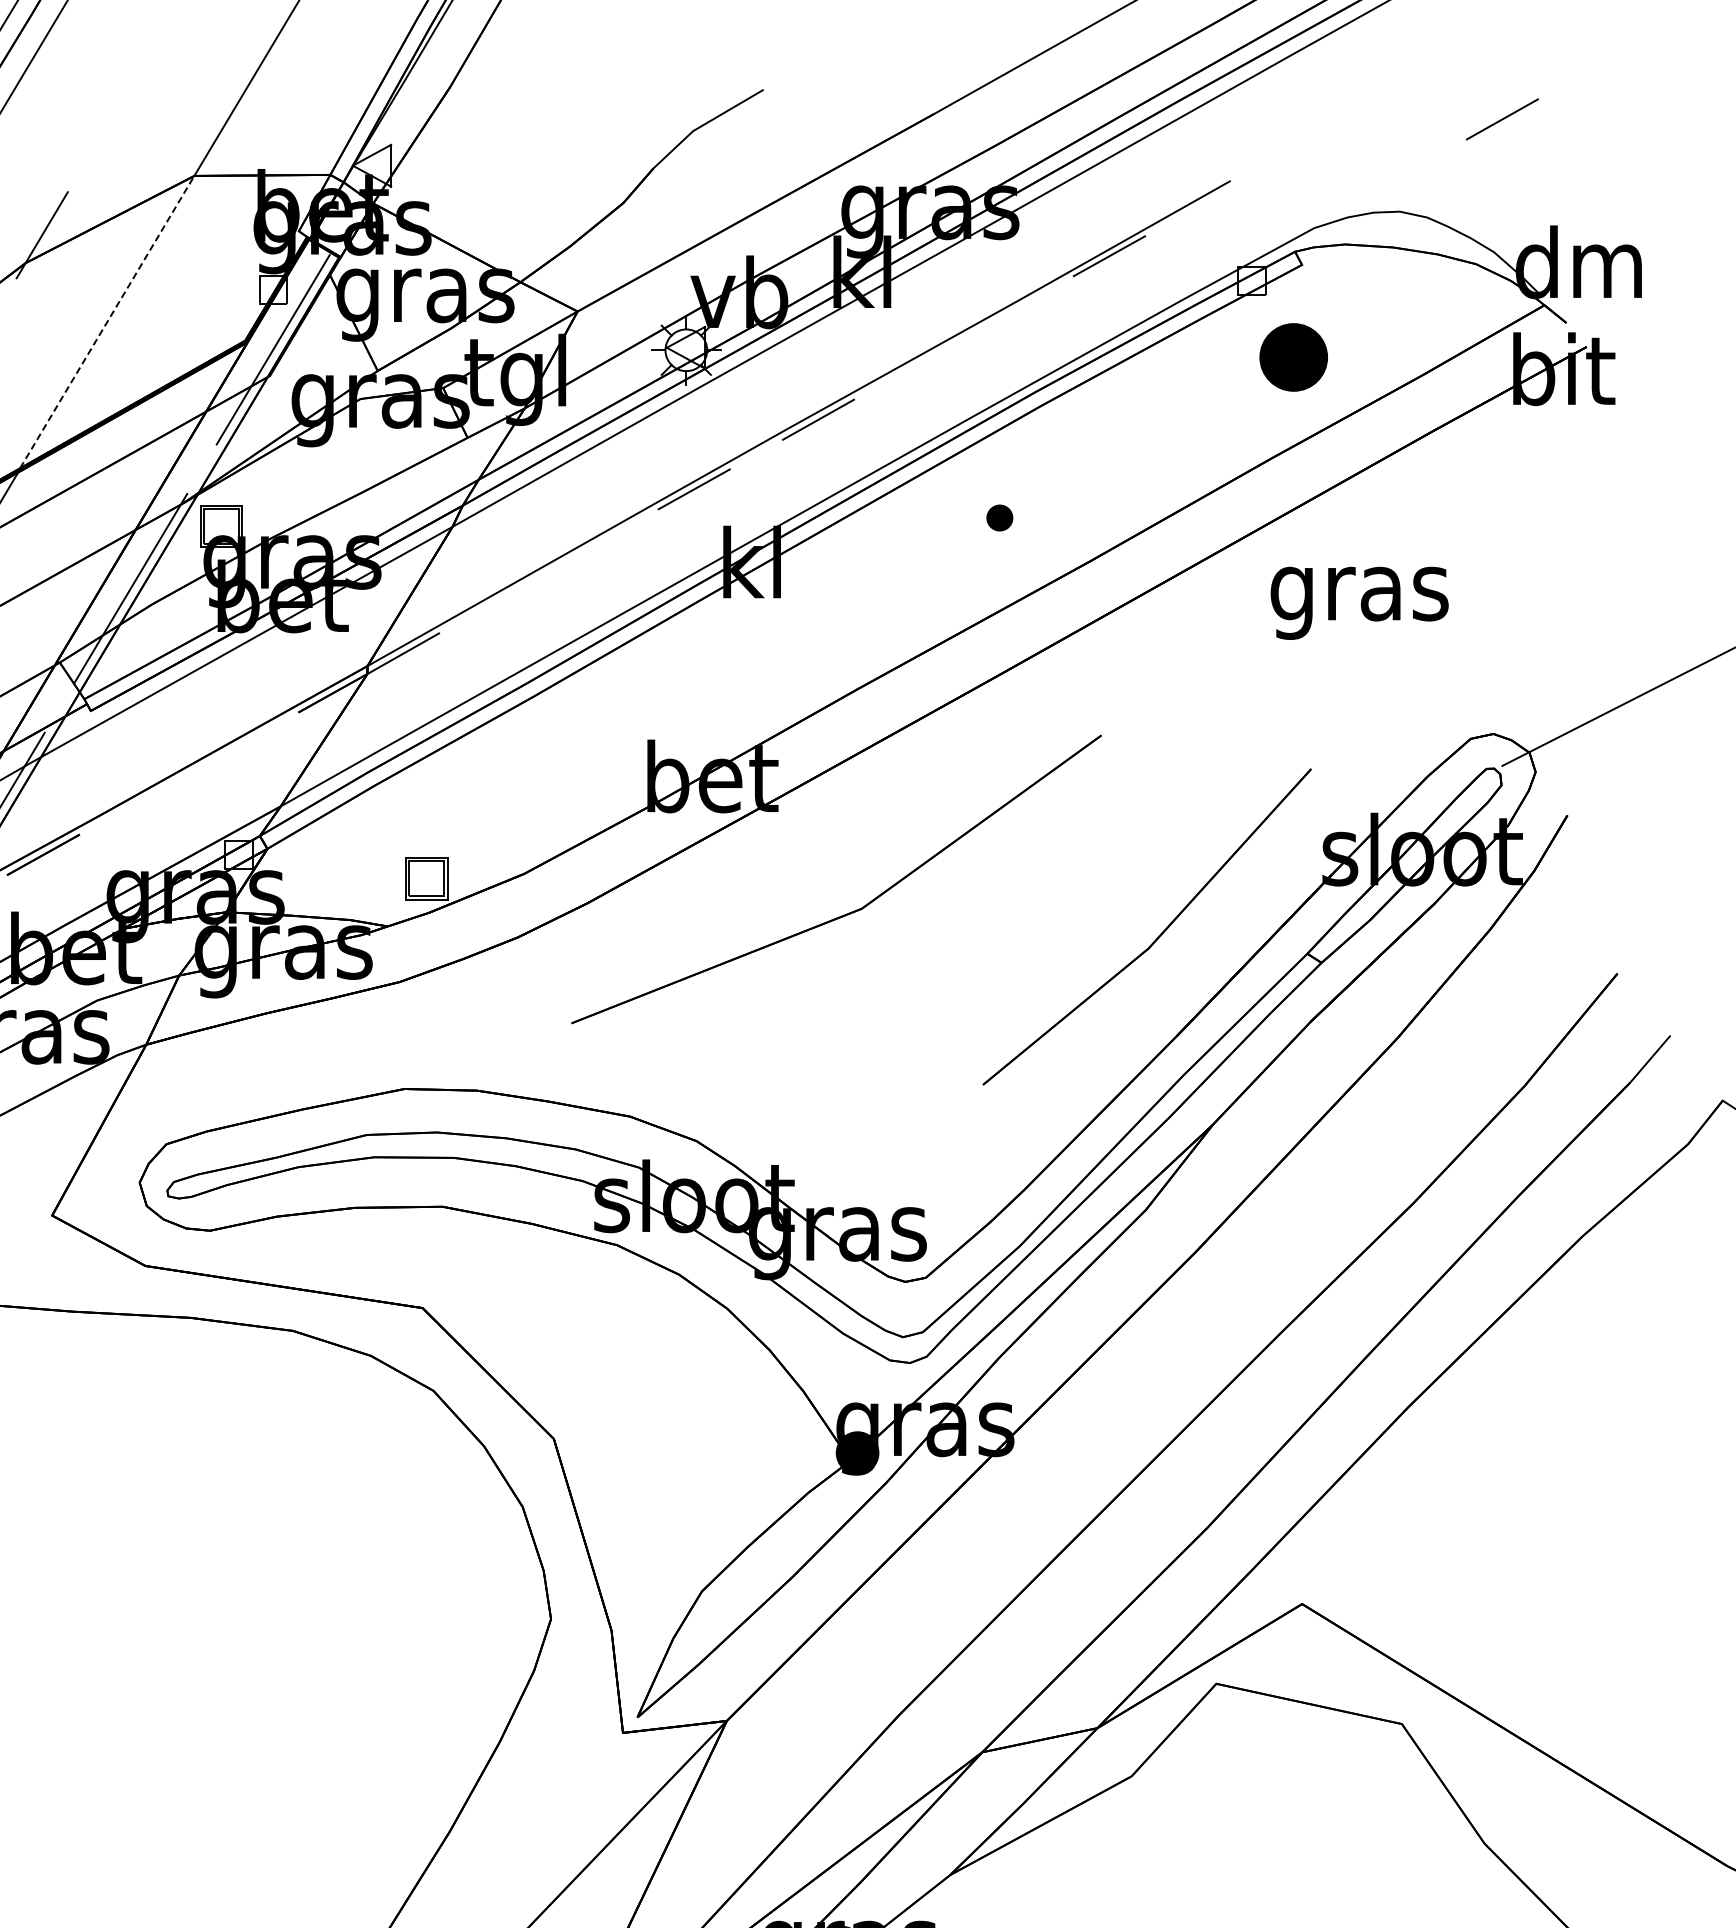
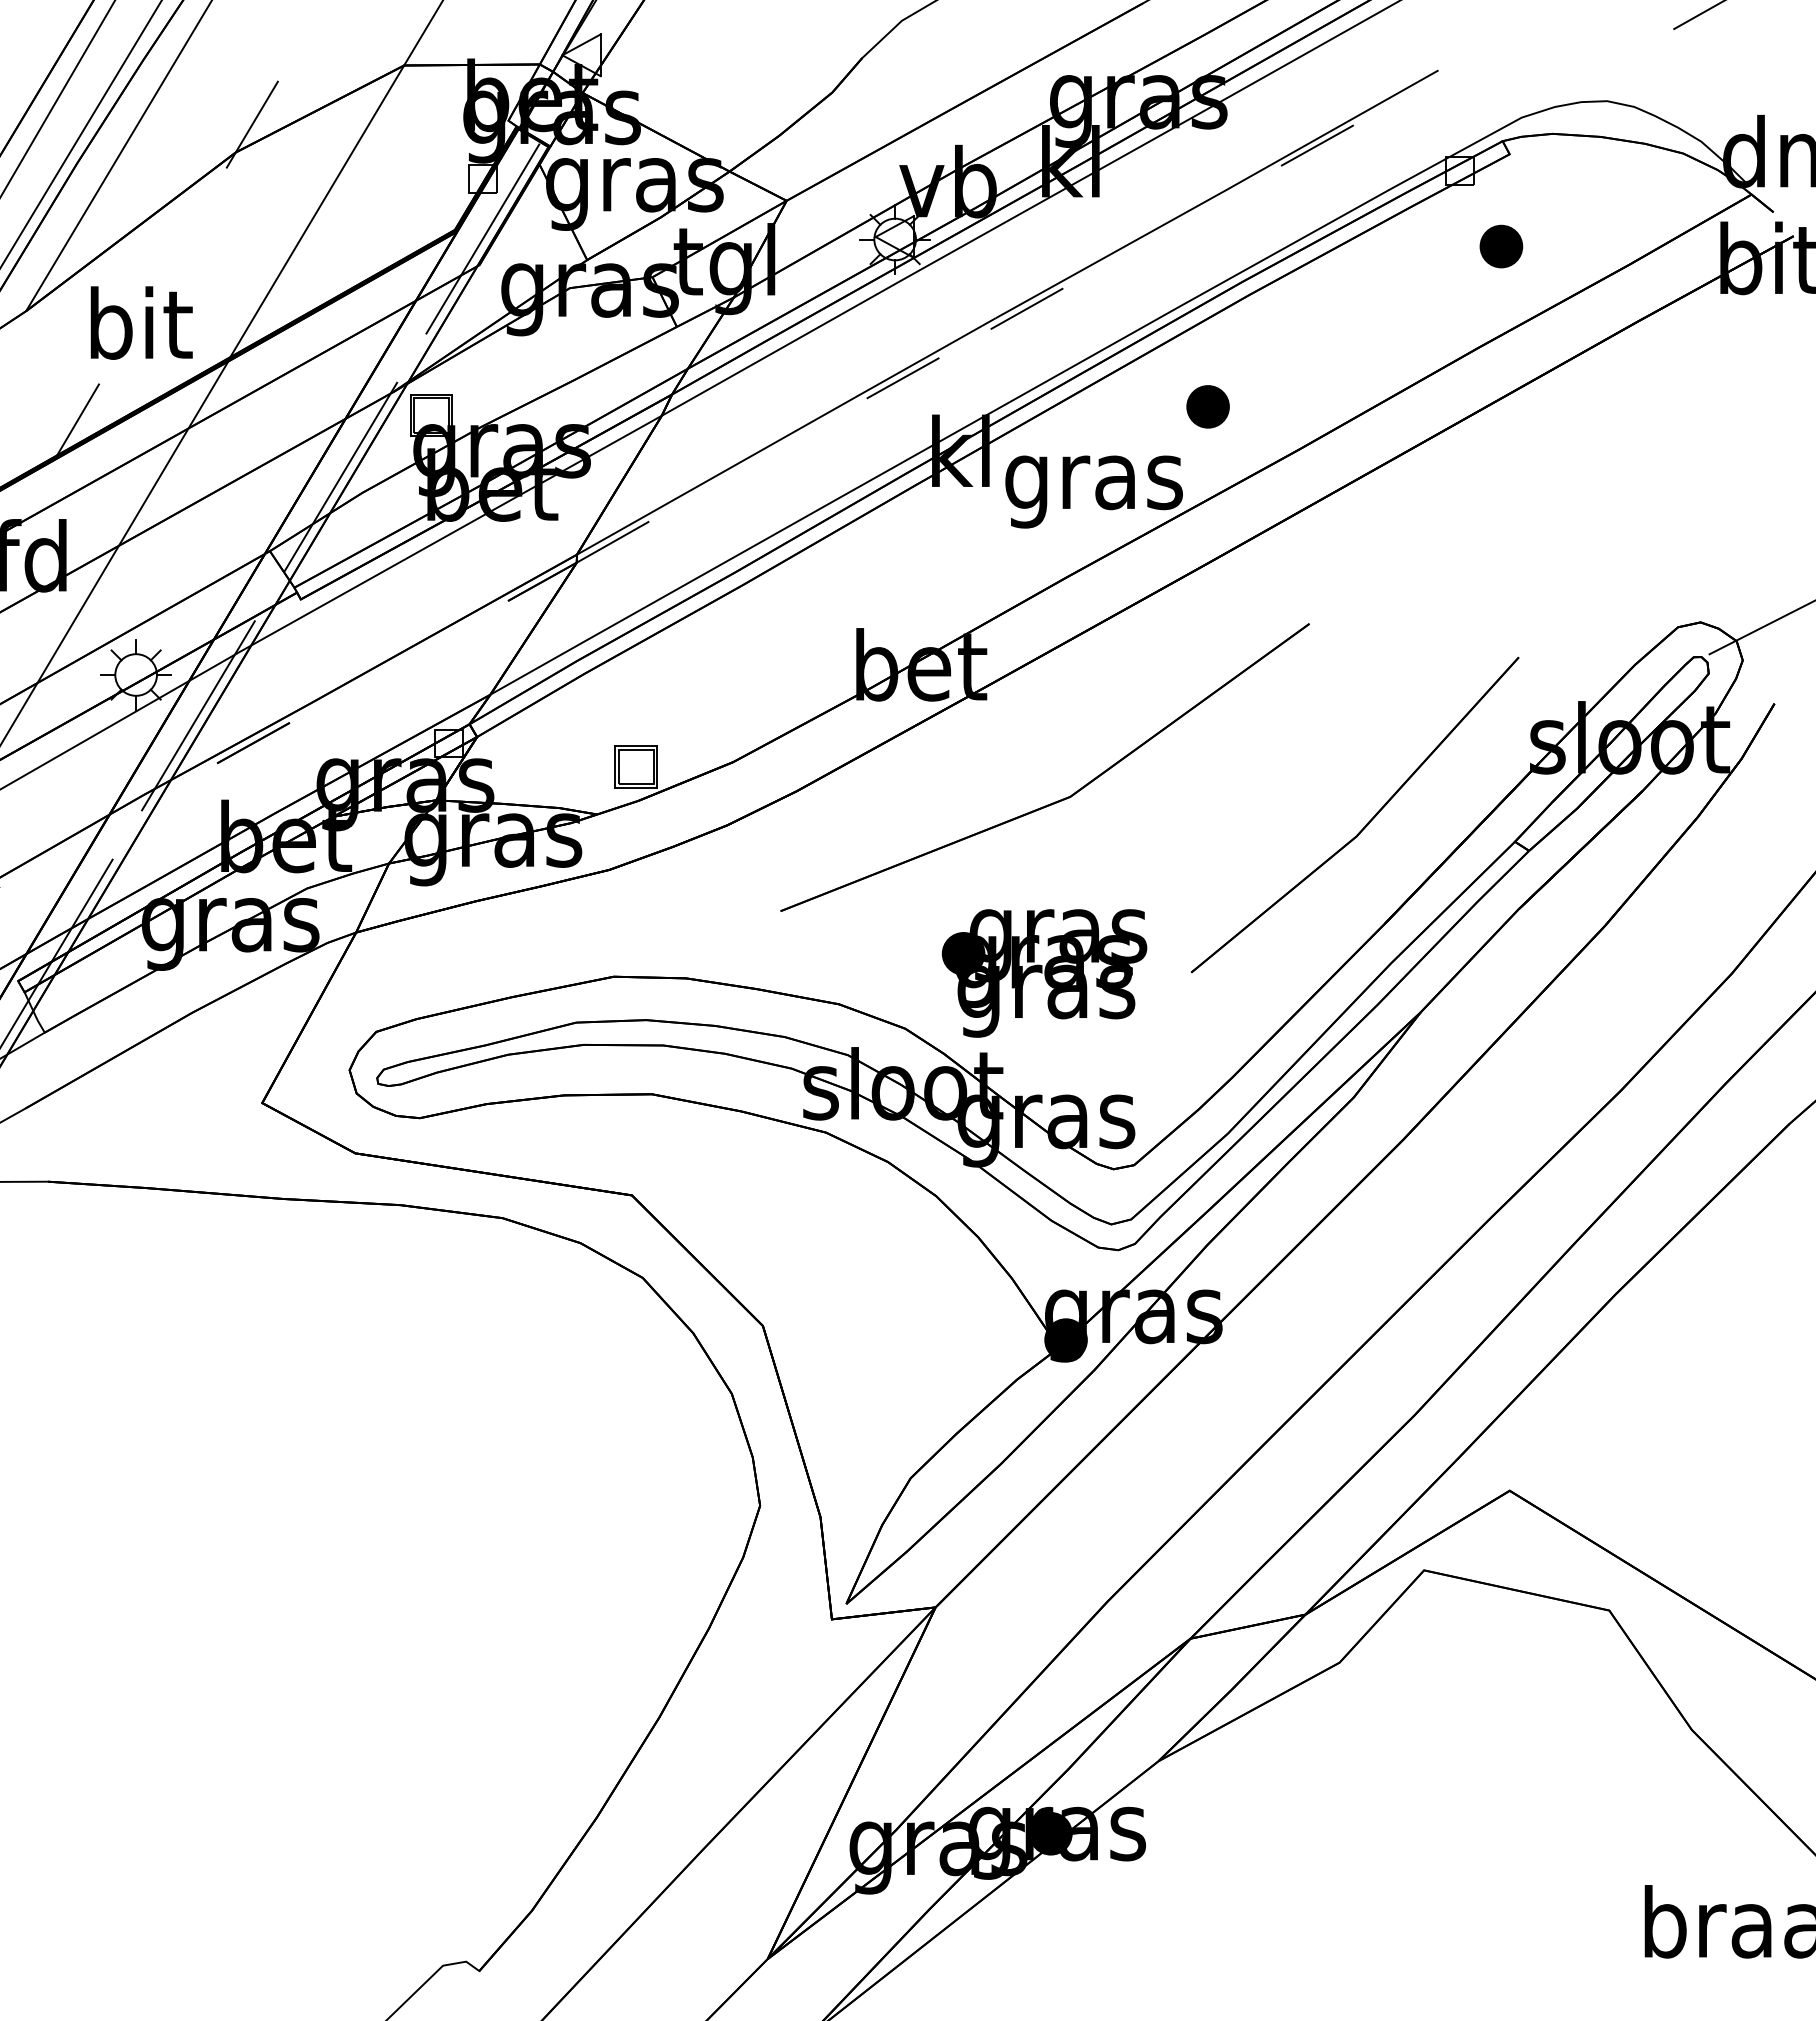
line: (107, 322) -> (317, 211), dashed -> solid
part: (1293, 357) -> (1501, 246), size x0.62
part: (999, 517) -> (1207, 406), size x1.67
text: (1359, 602) -> (1093, 491), moved
part: (835, 1085) -> (1044, 973), added

